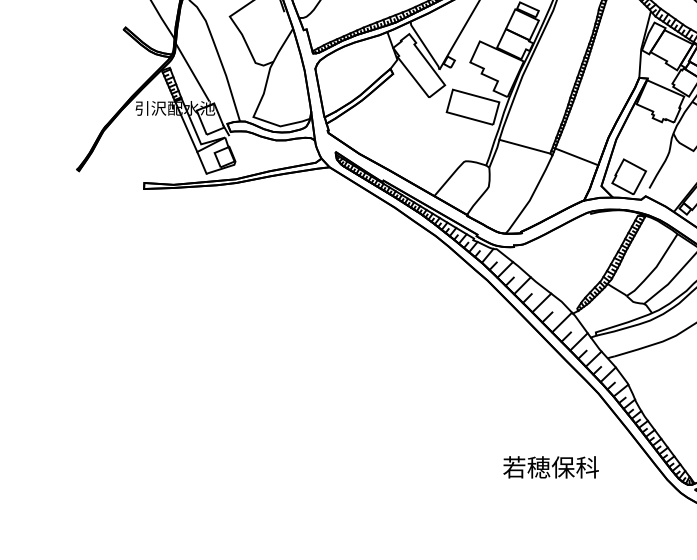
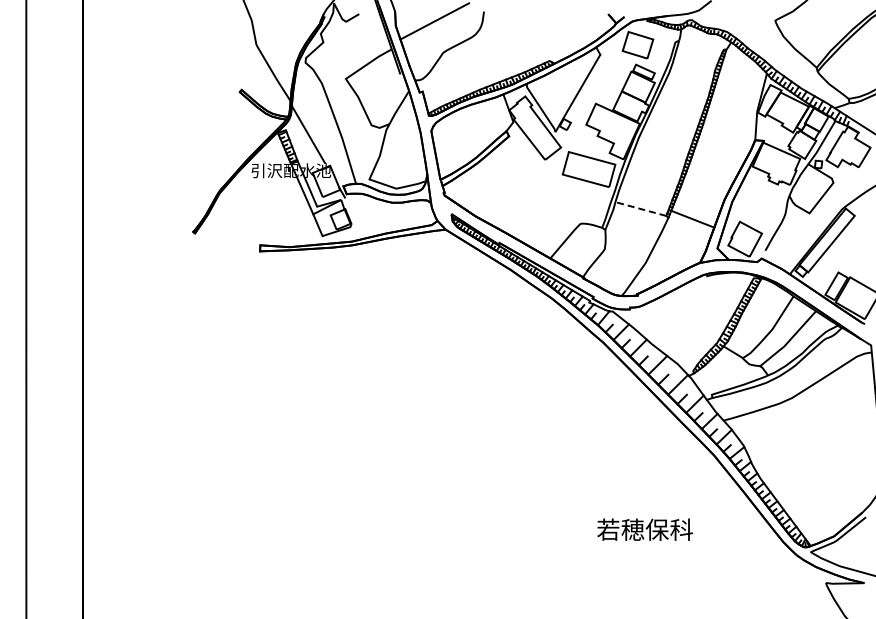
line: (524, 146) -> (640, 208), solid -> dashed
text: (550, 467) -> (644, 529), moved

